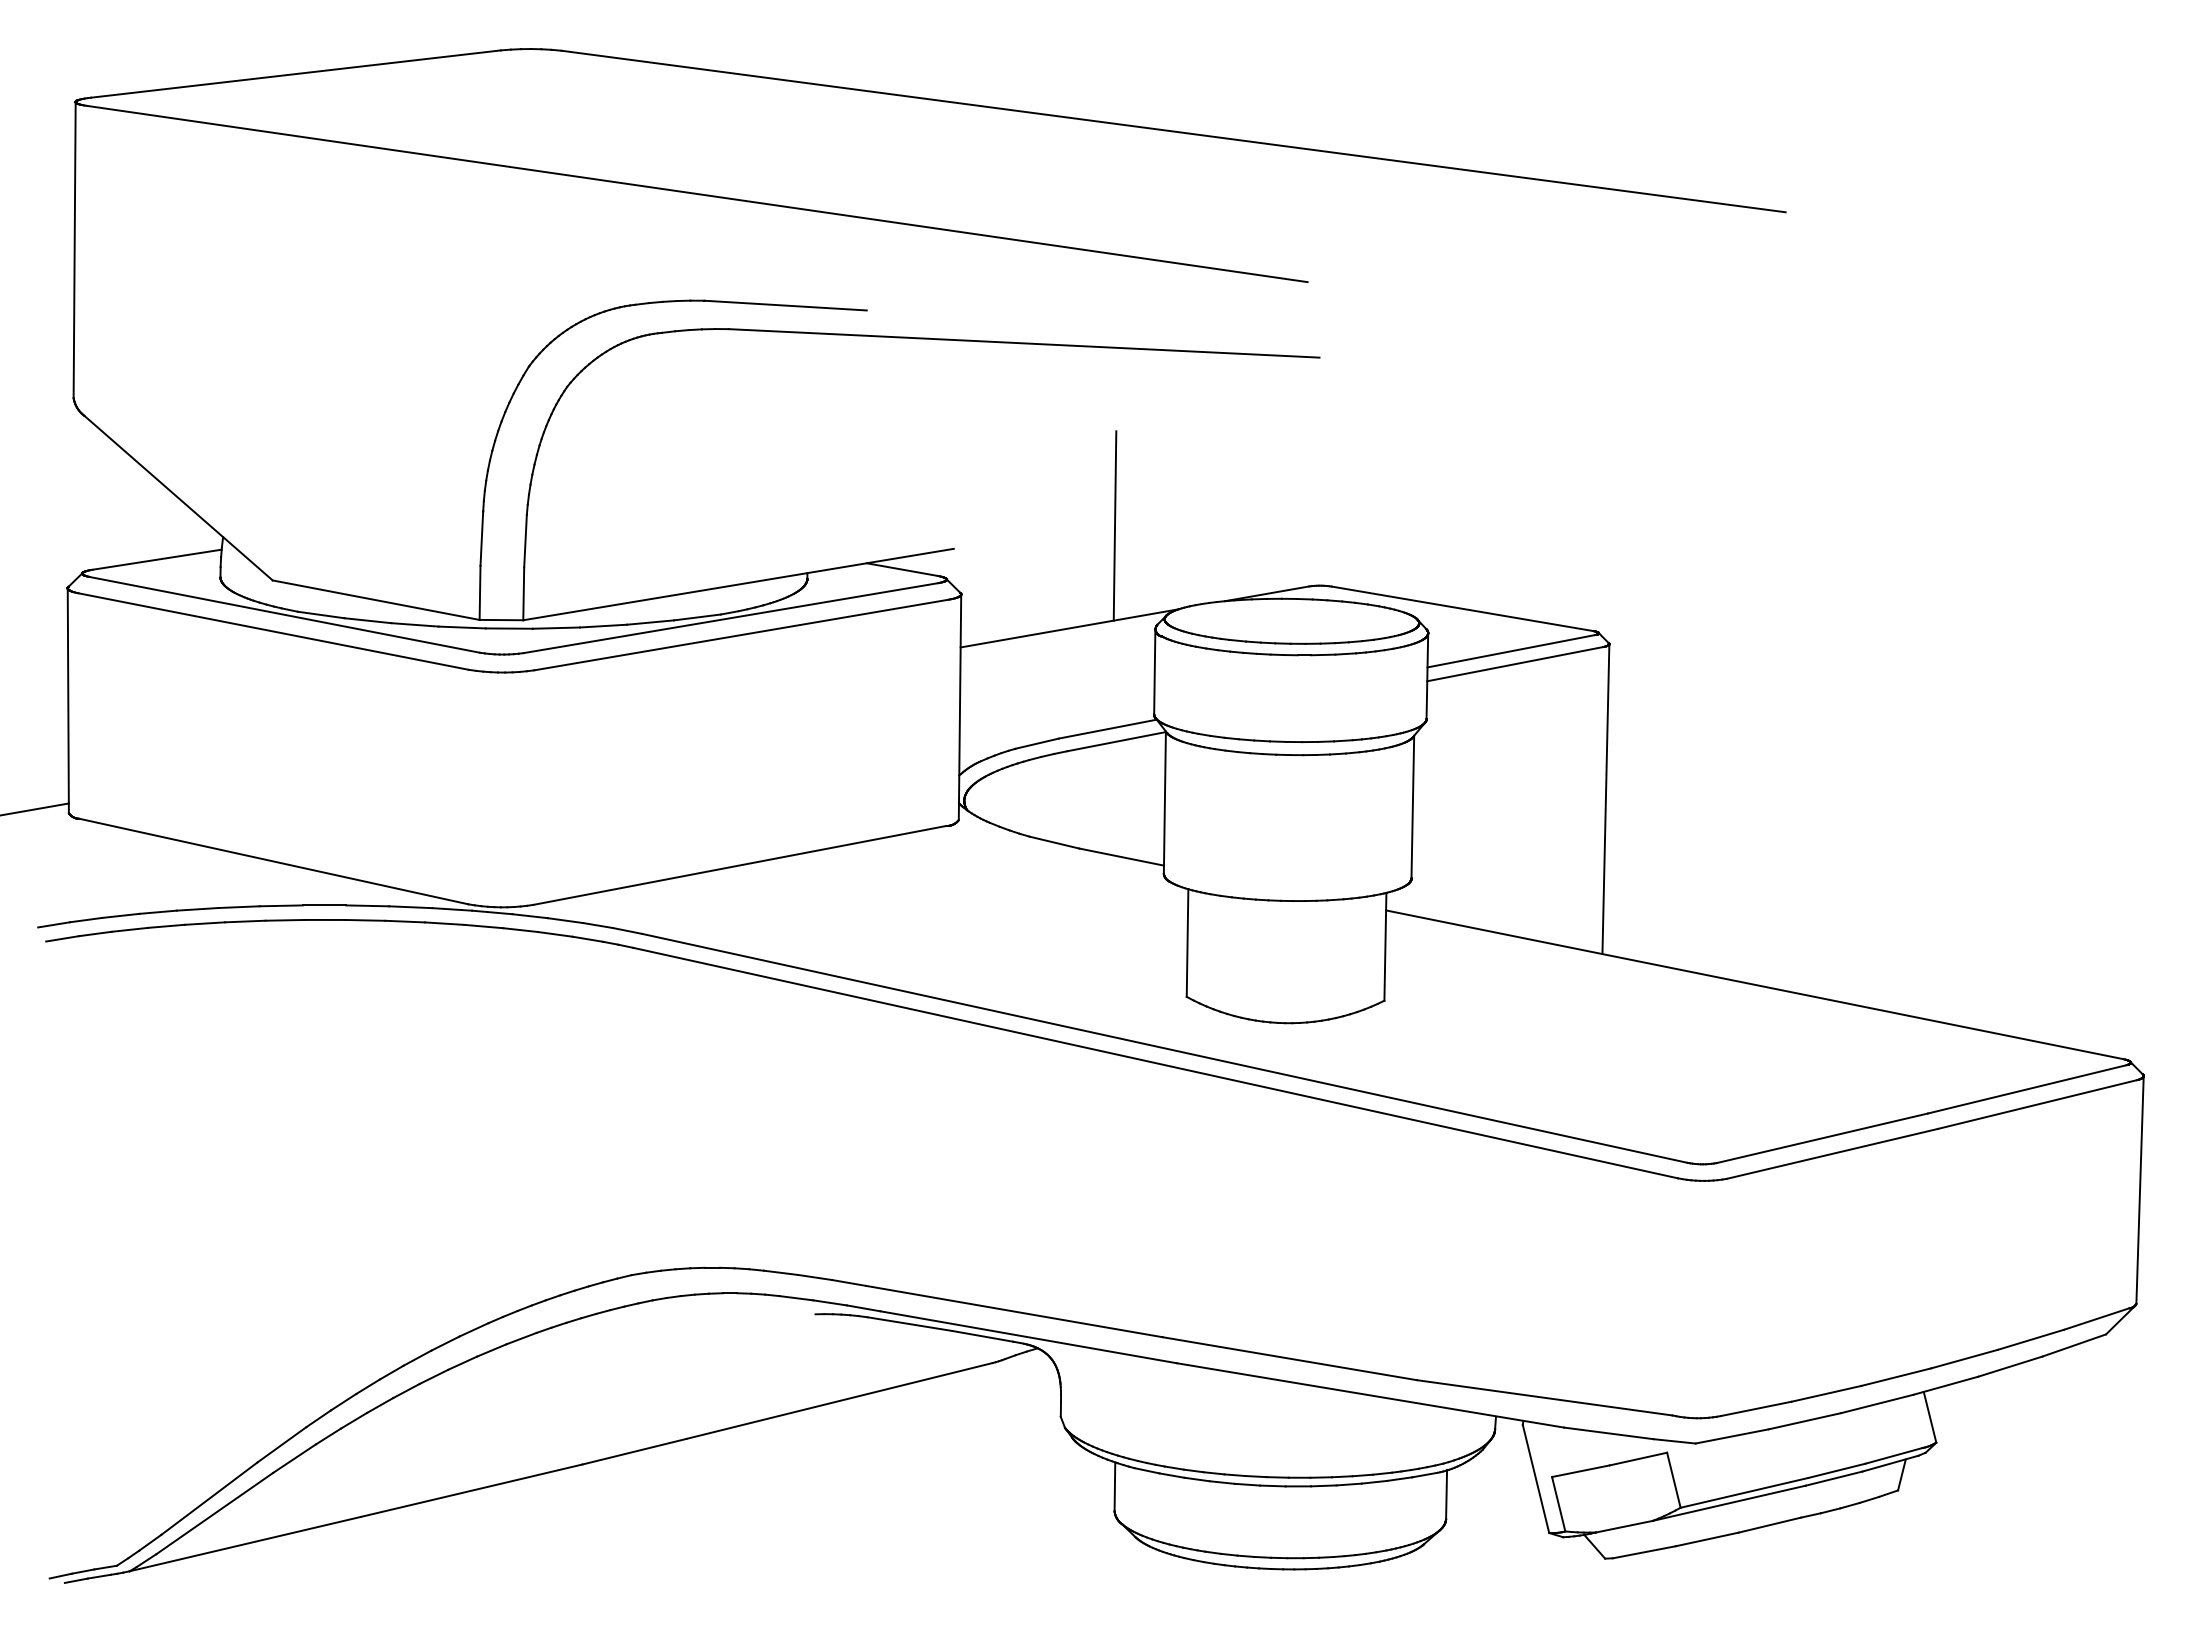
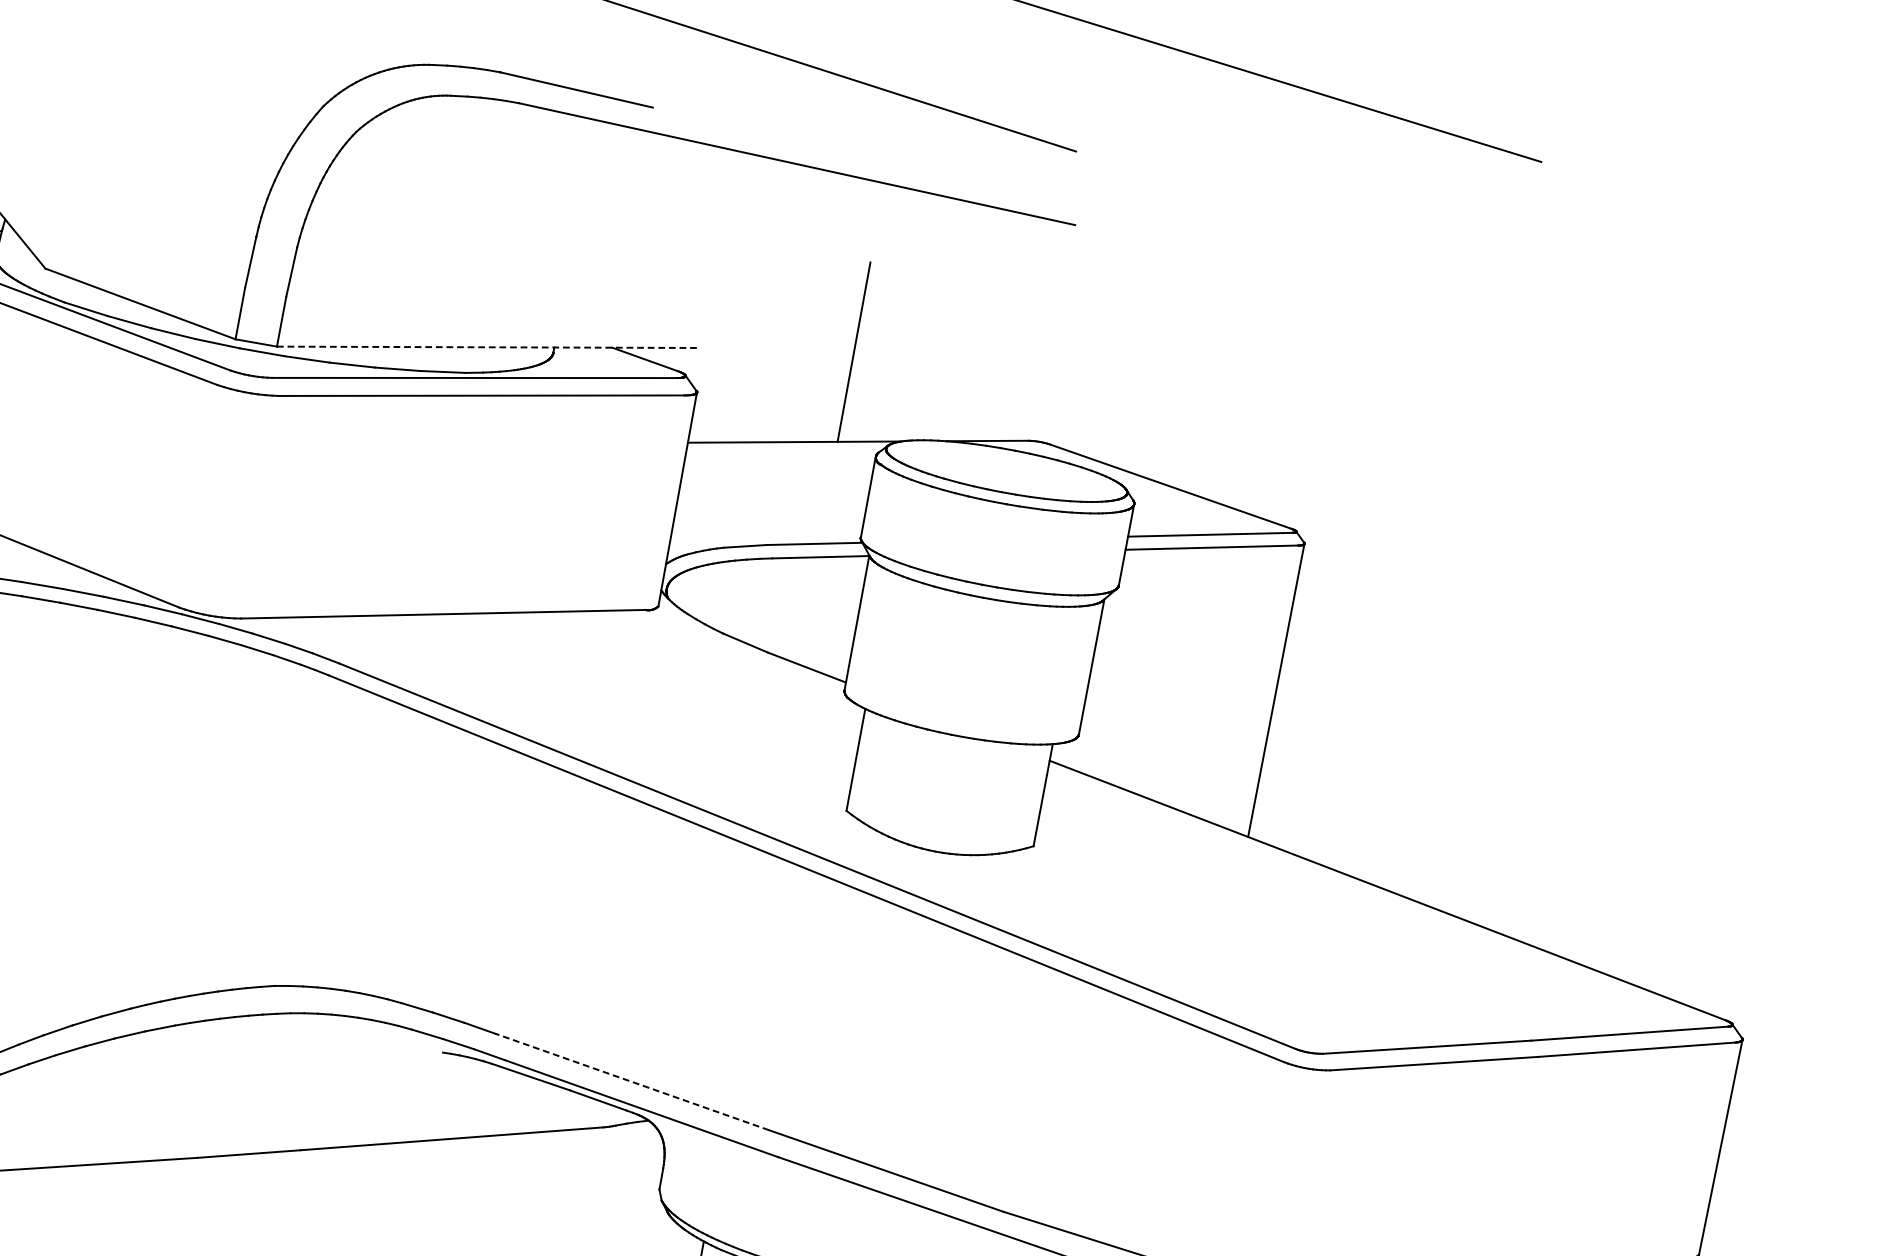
line: (739, 584) -> (488, 347), solid -> dashed
line: (1014, 1311) -> (632, 1081), solid -> dashed

